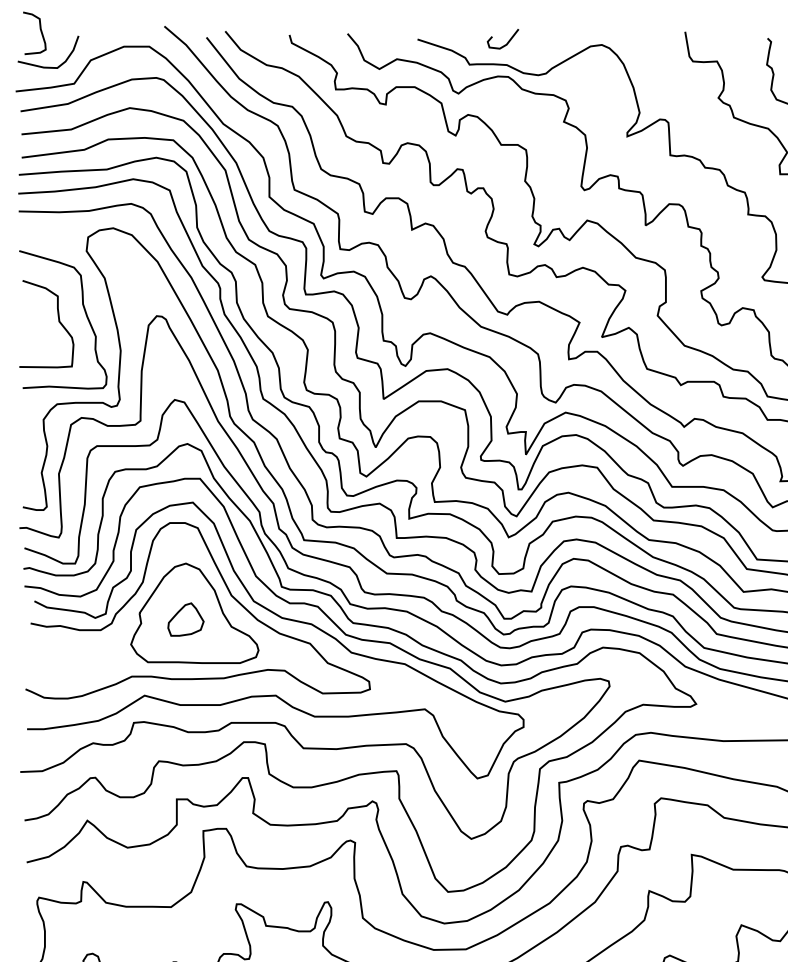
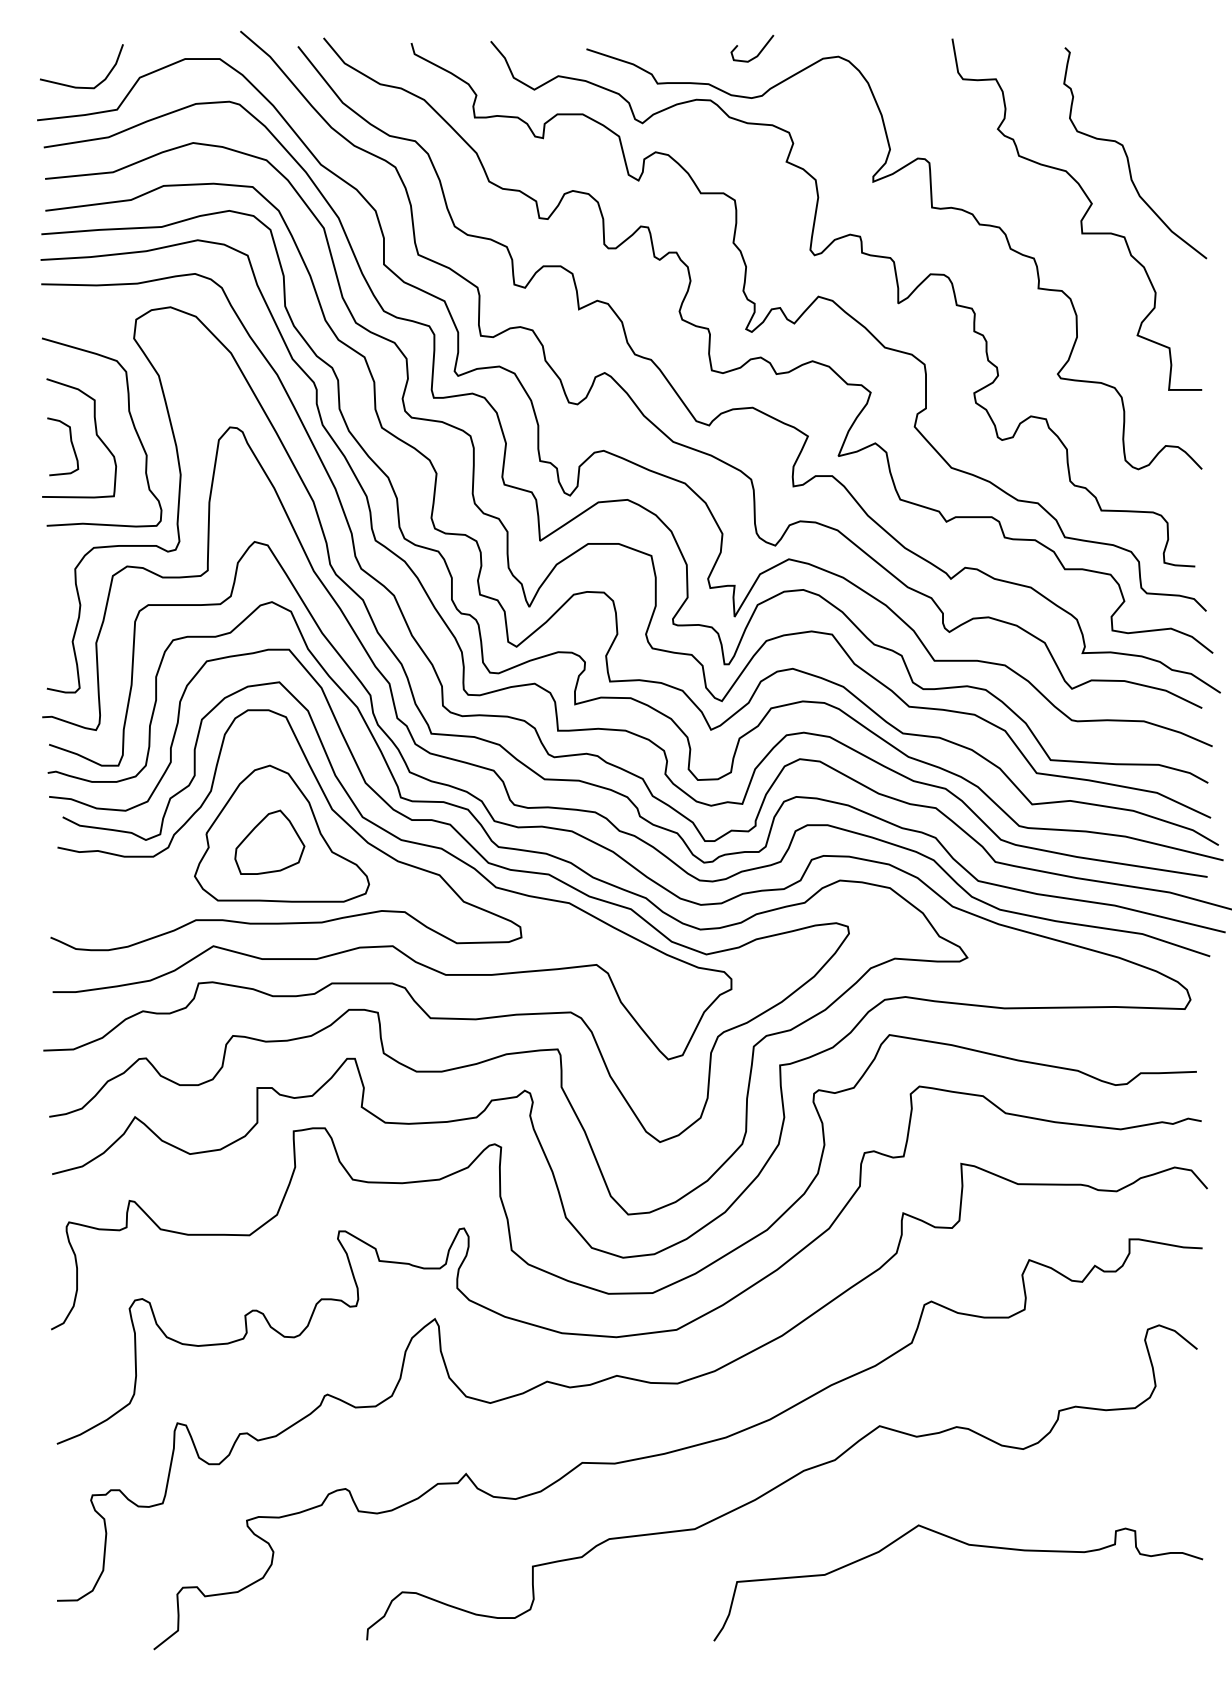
curve: (40, 30) -> (70, 442), moved
curve: (508, 41) -> (759, 51), moved
part: (185, 619) -> (269, 841), size x1.43

